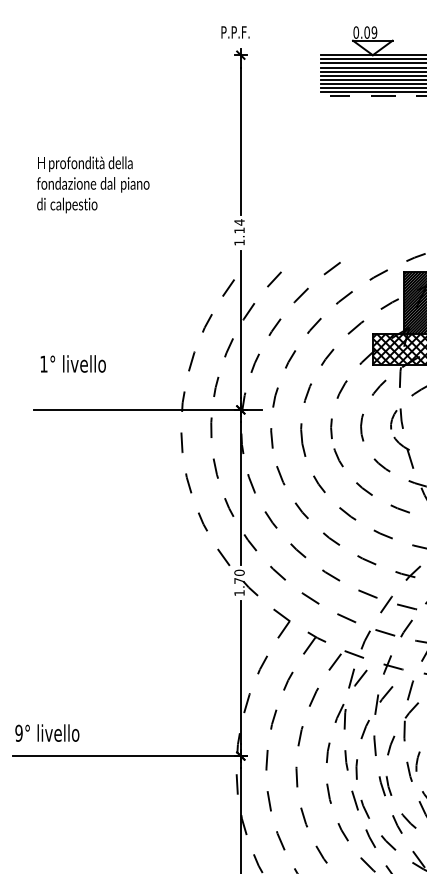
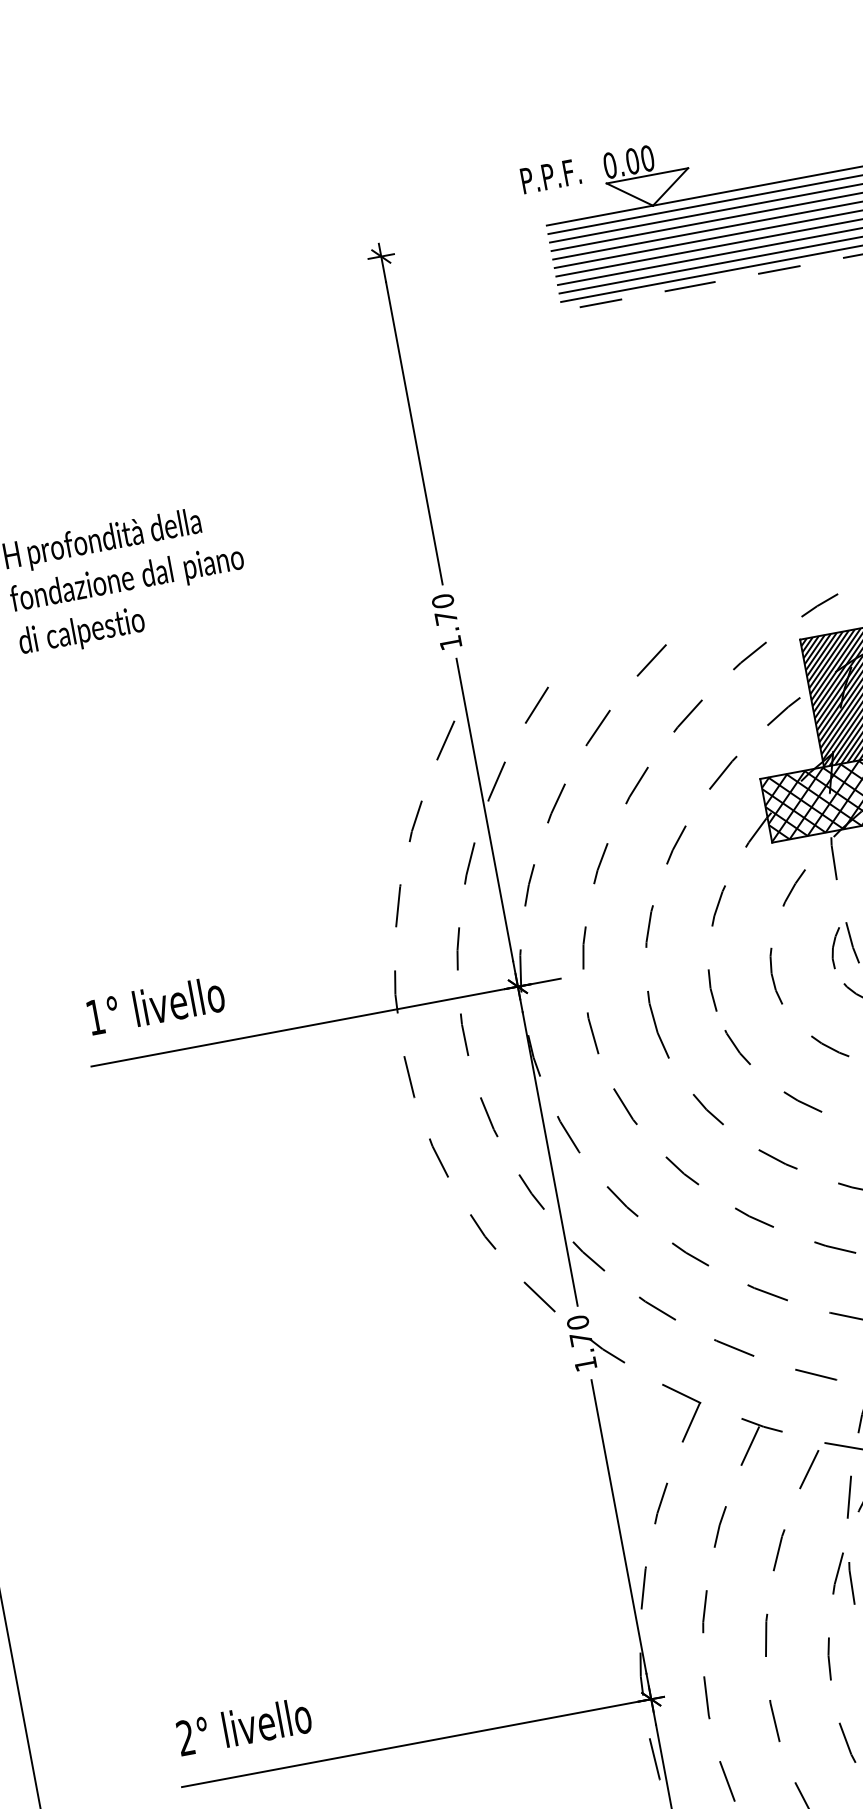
text: (235, 32) -> (550, 176), moved
text: (374, 32) -> (647, 158), 0.09 -> 0.00
text: (239, 226) -> (444, 609), 1.14 -> 1.70
text: (72, 363) -> (154, 1004), moved
text: (18, 732) -> (184, 1736), 9° -> 2°

